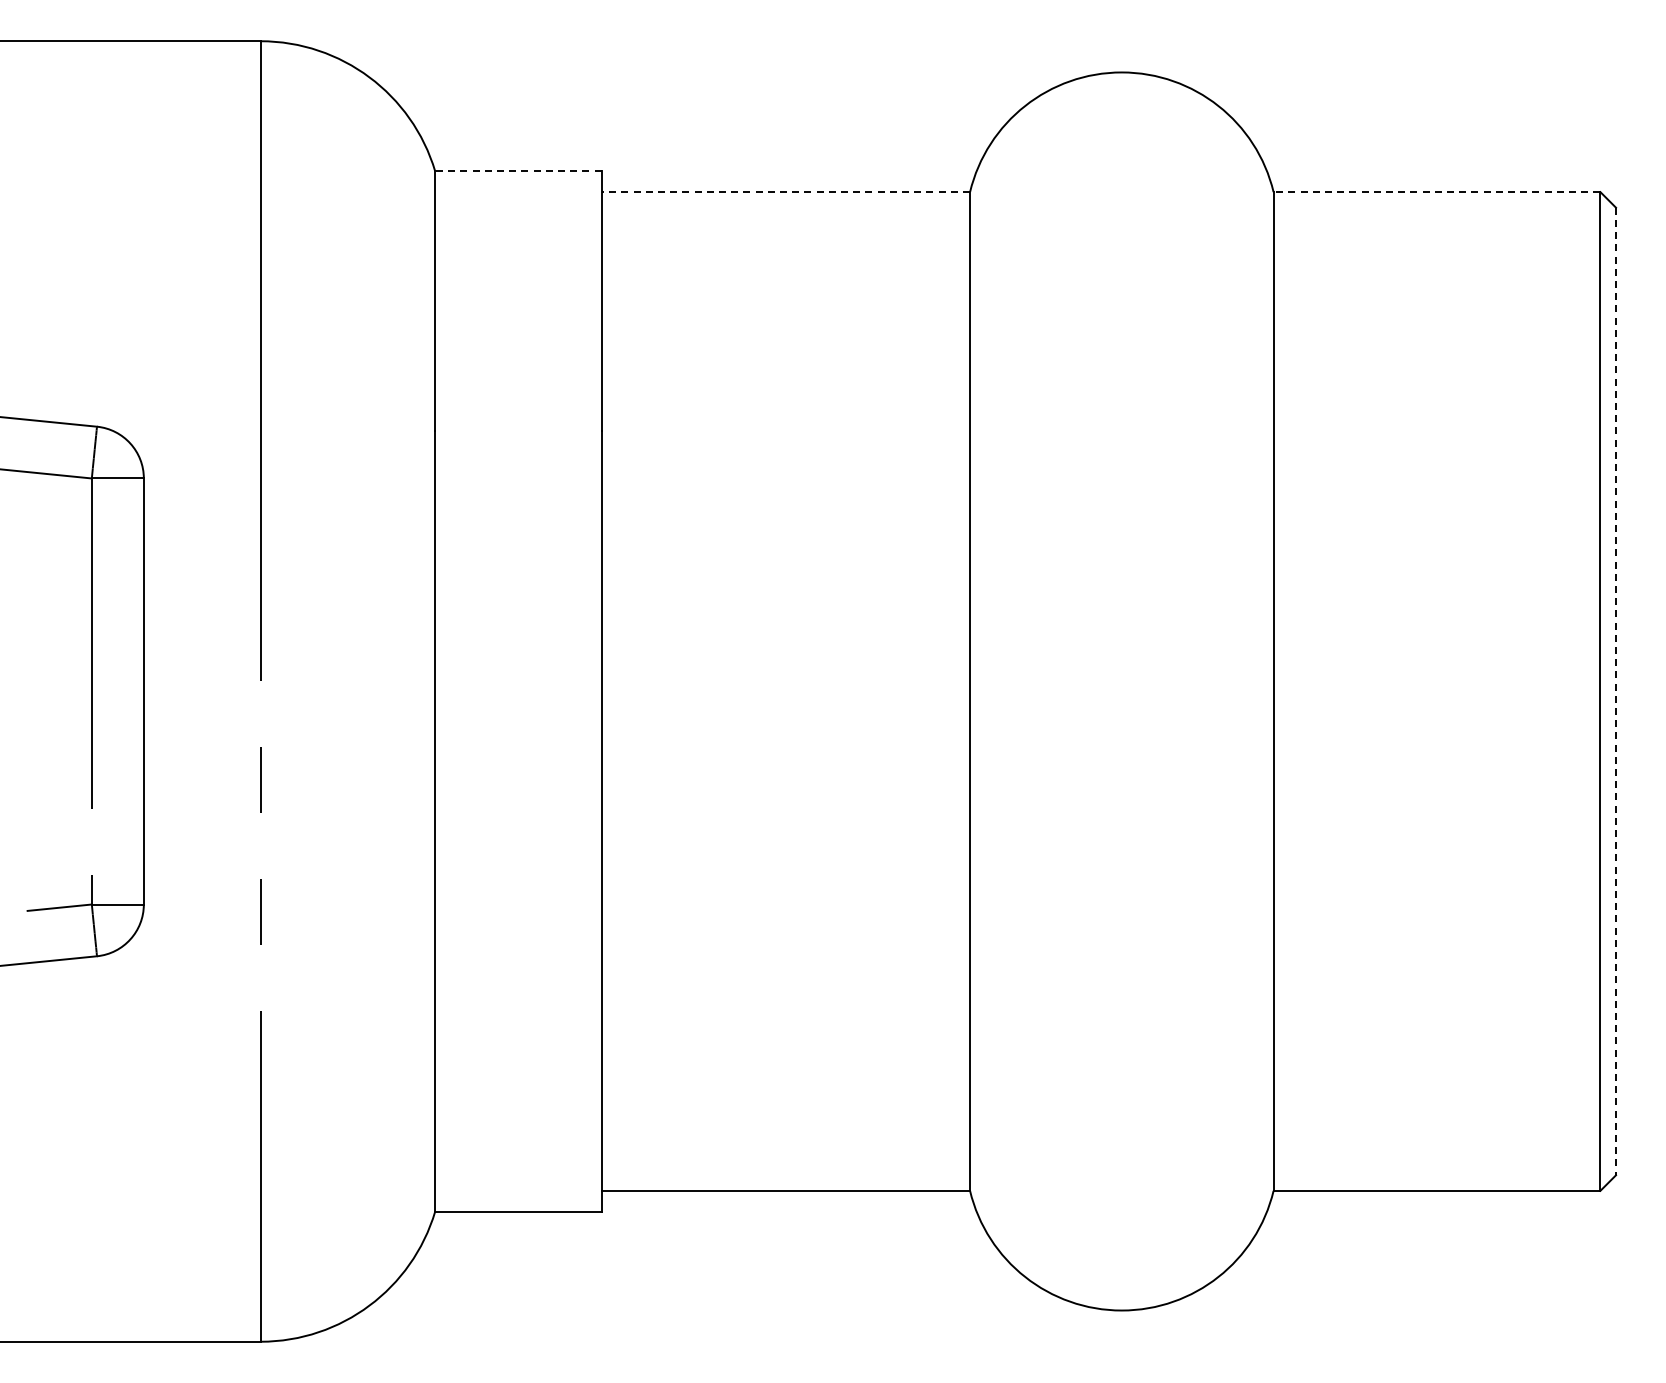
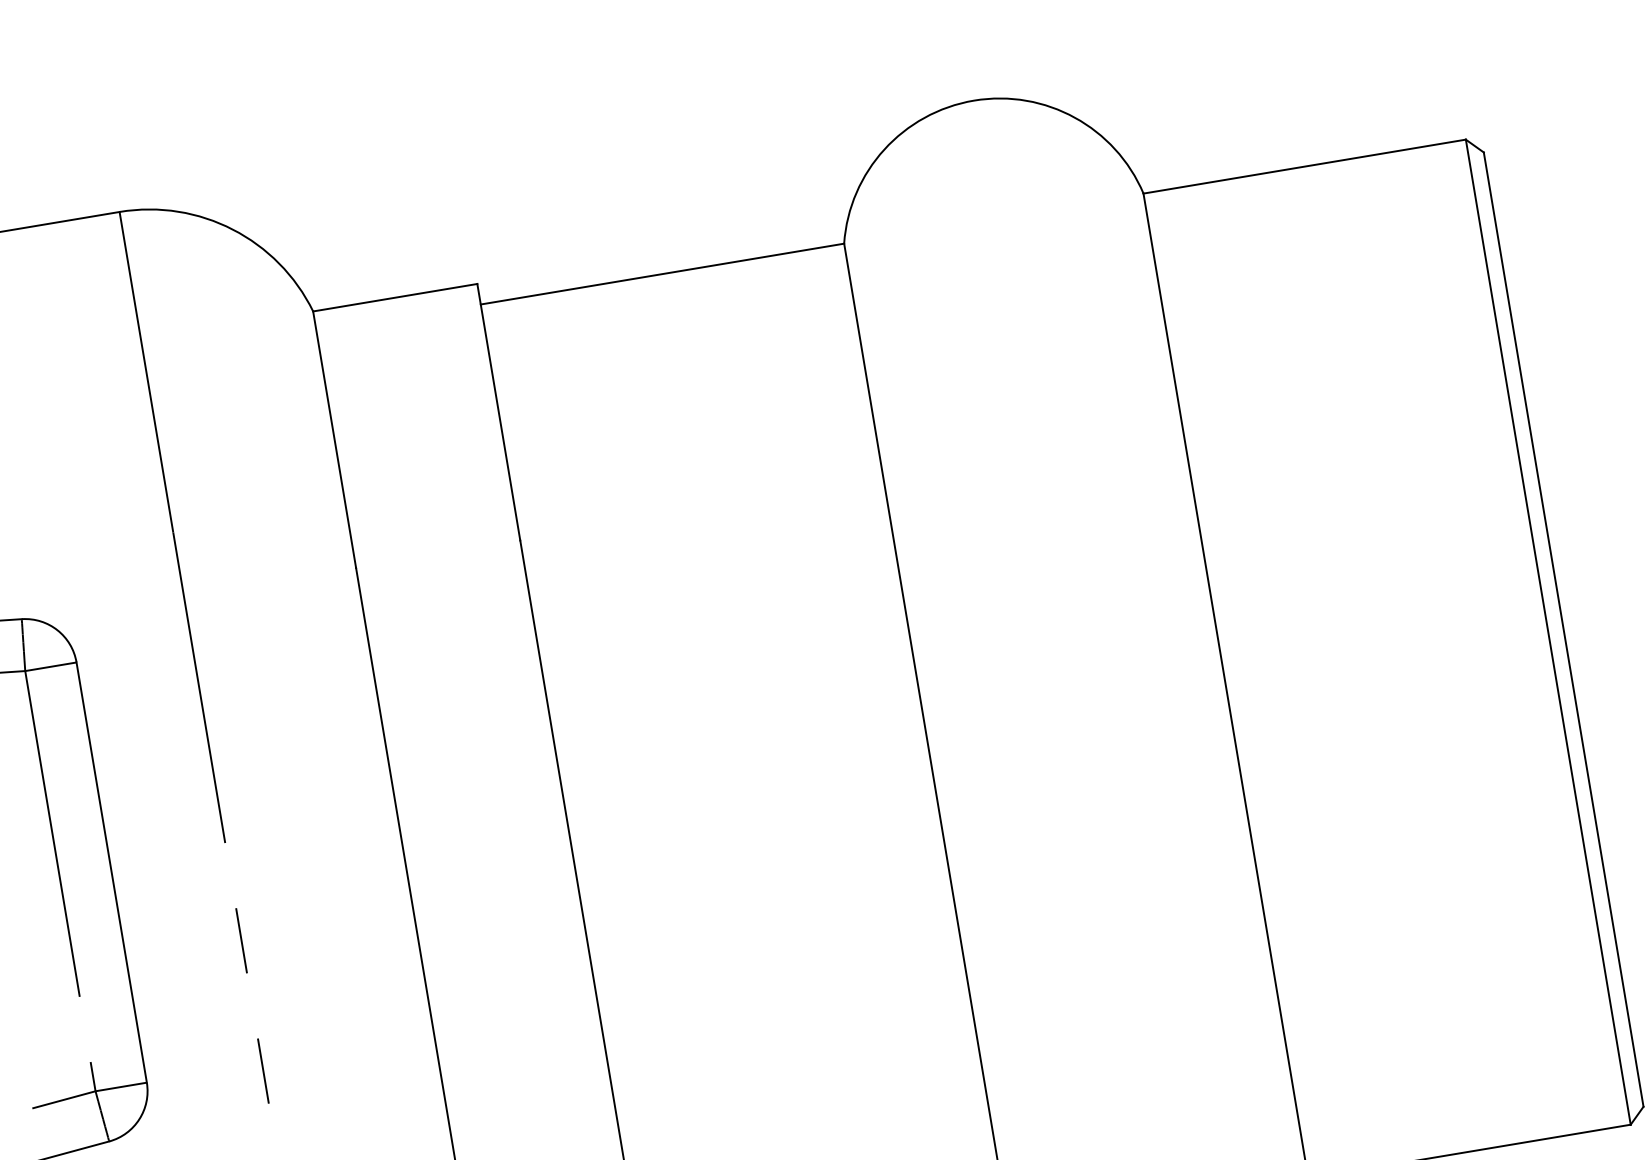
line: (517, 171) -> (394, 298), dashed -> solid
line: (785, 192) -> (662, 274), dashed -> solid
line: (1436, 192) -> (1304, 167), dashed -> solid
line: (1616, 691) -> (1564, 629), dashed -> solid

